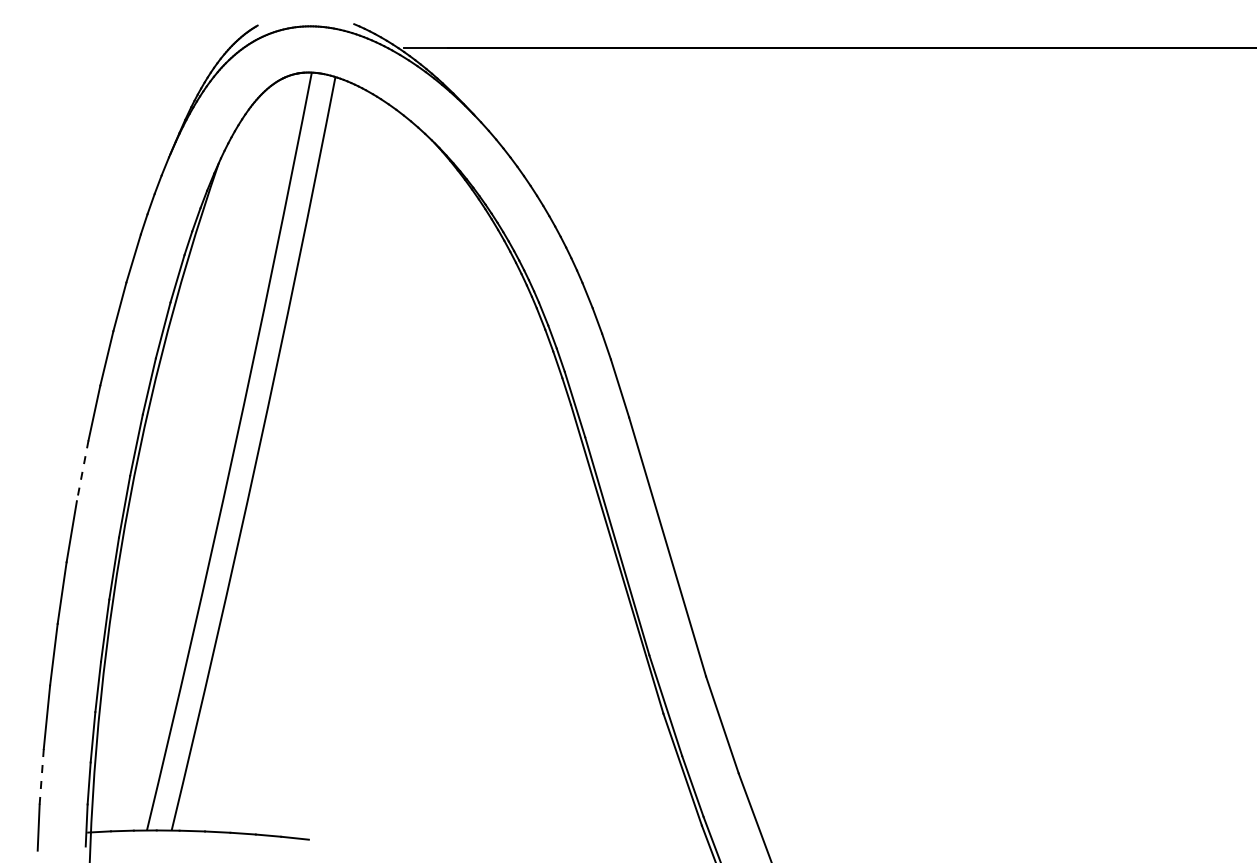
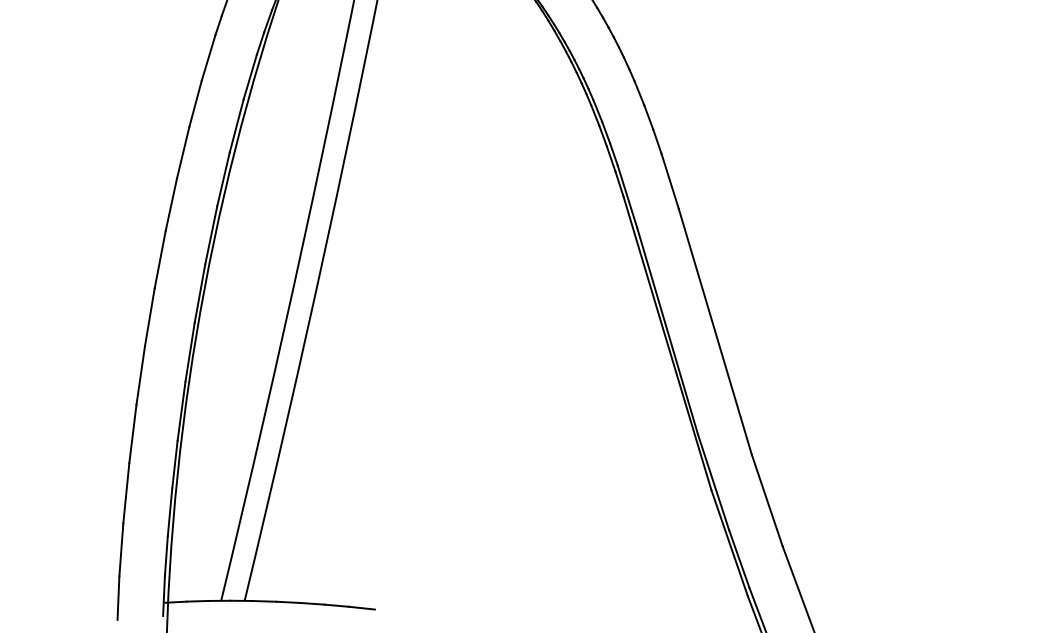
line: (82, 470) -> (160, 259), dashed -> solid
line: (41, 776) -> (121, 549), dashed -> solid

